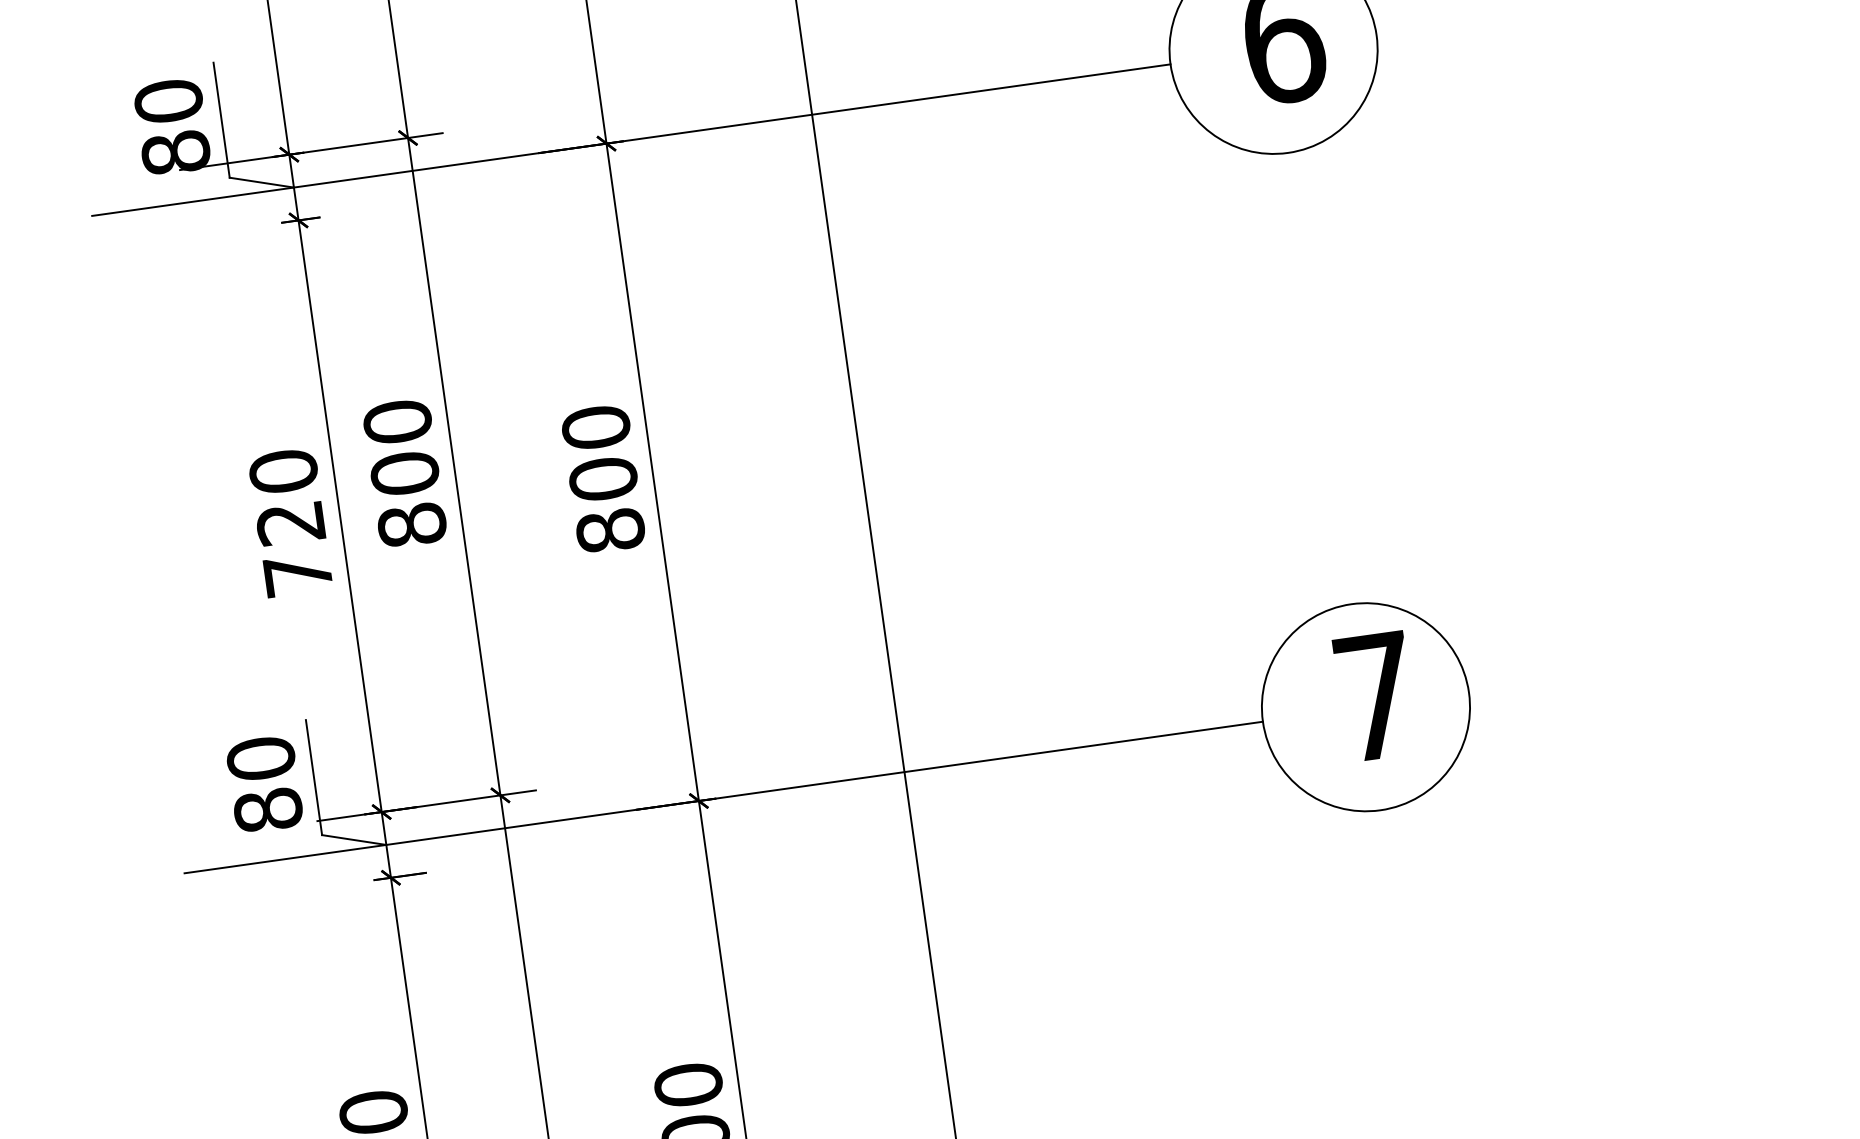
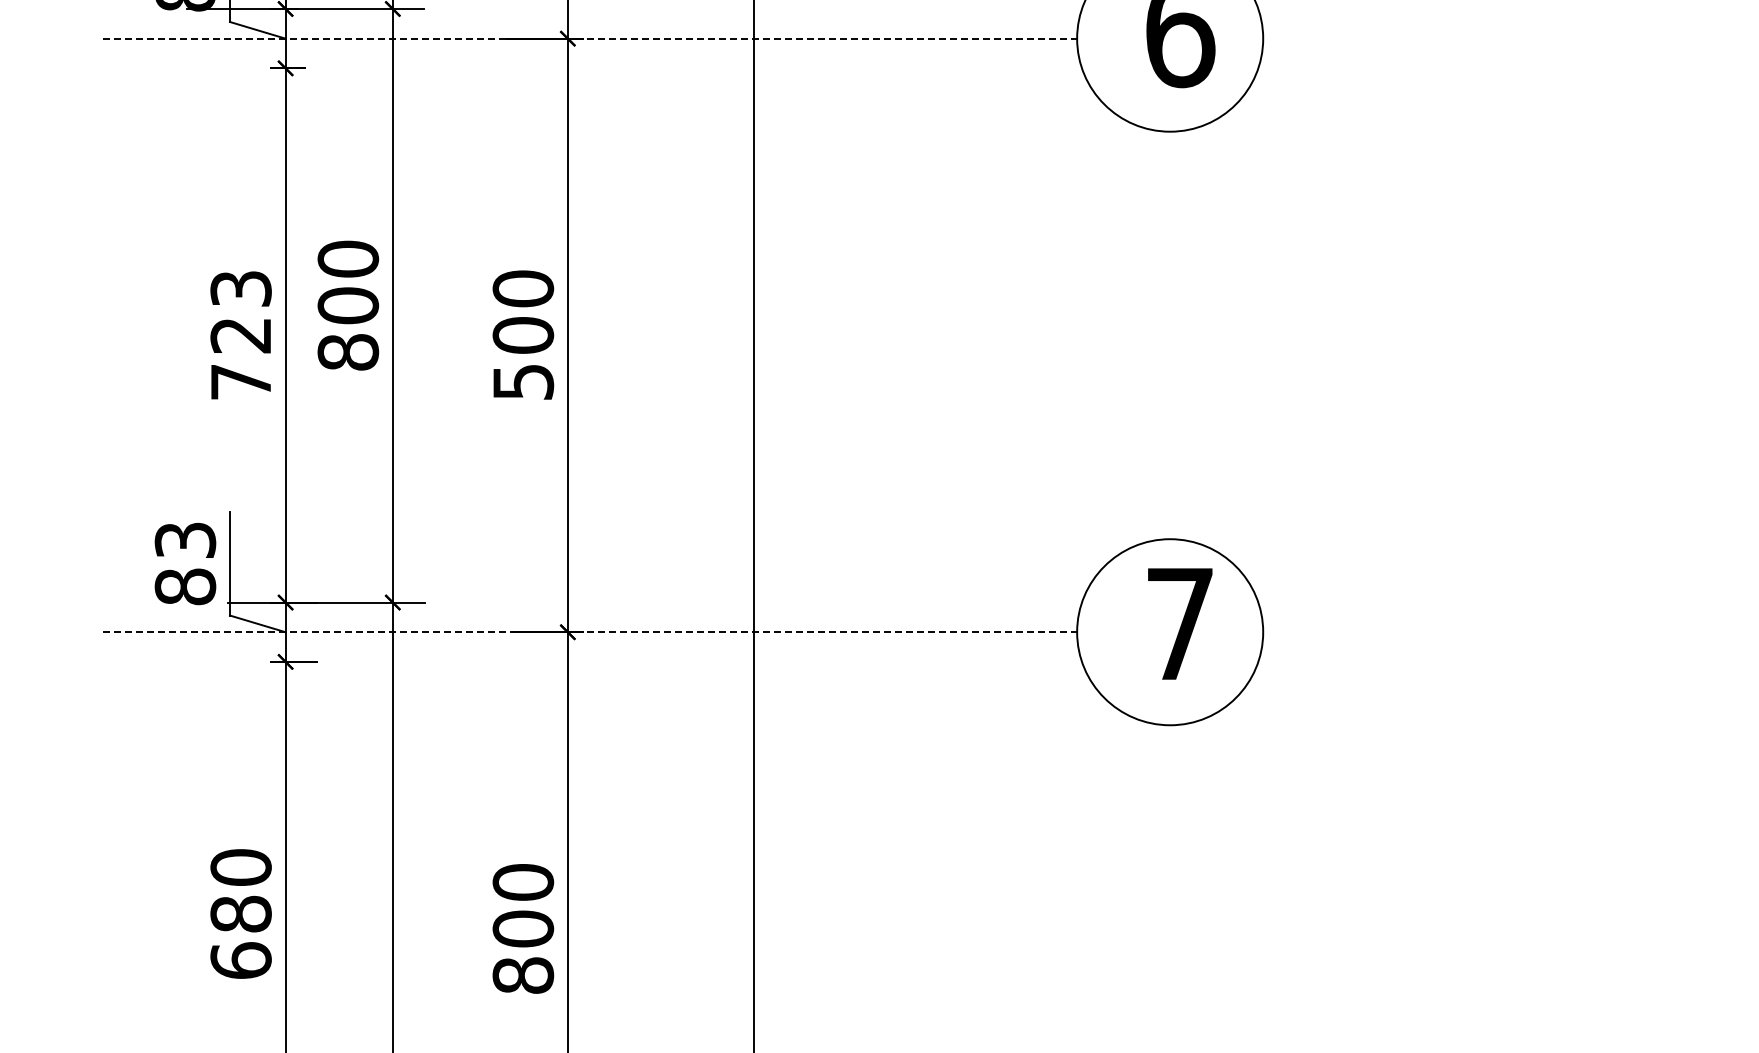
line: (631, 139) -> (590, 38), solid -> dashed
text: (282, 471) -> (240, 288), 720 -> 723
text: (610, 530) -> (523, 381), 800 -> 500
text: (260, 757) -> (185, 539), 80 -> 83
line: (724, 797) -> (590, 632), solid -> dashed

